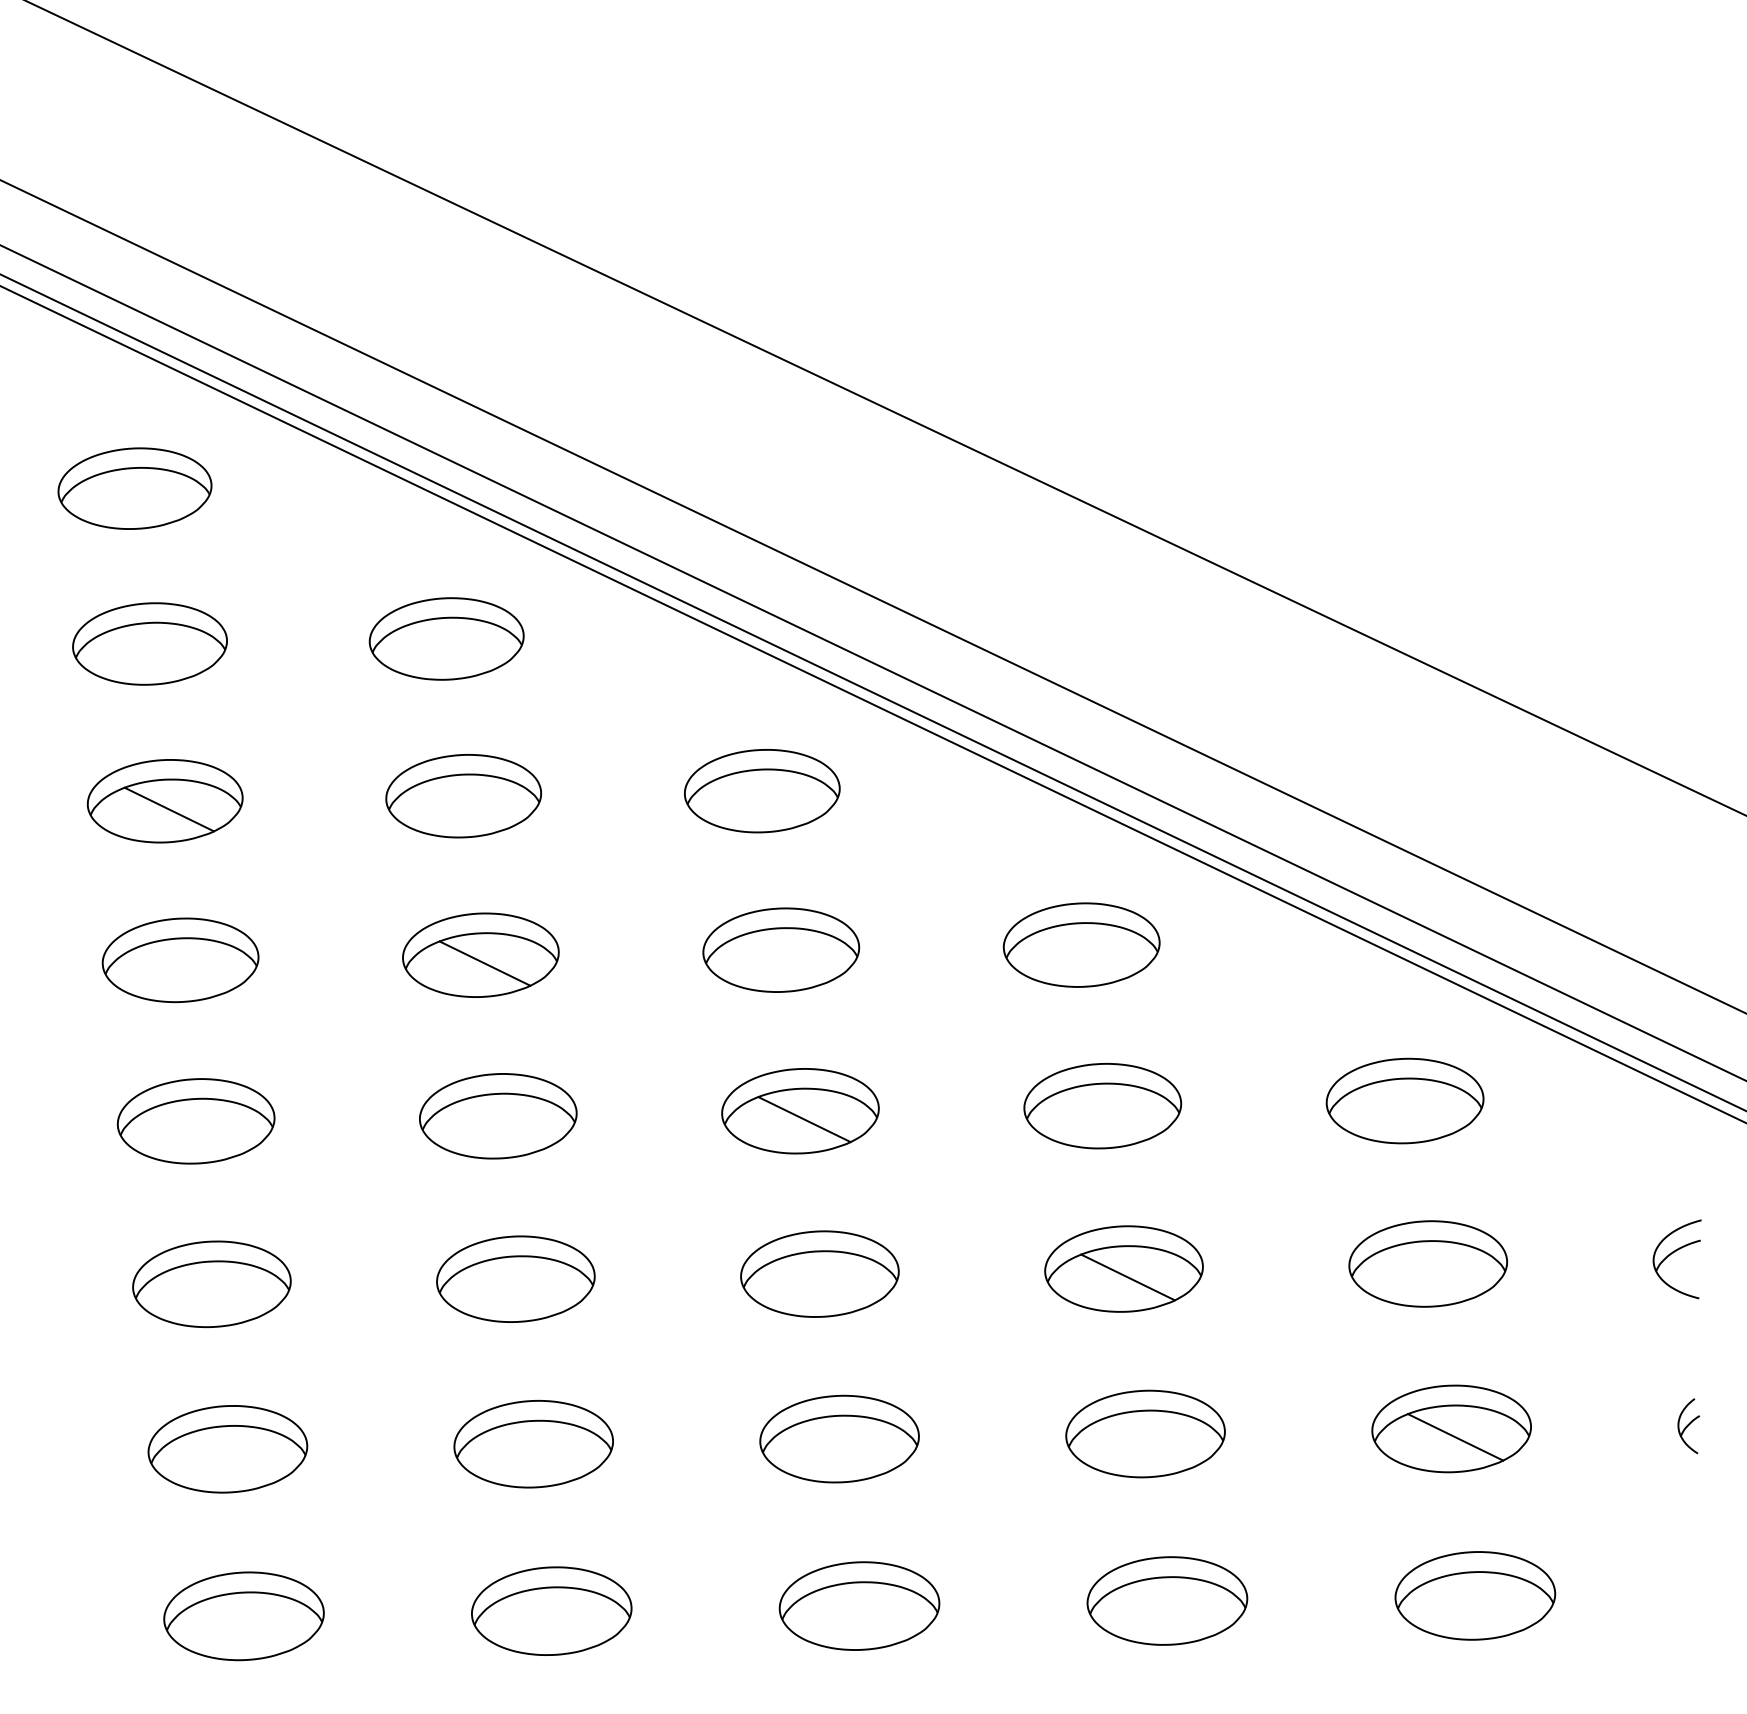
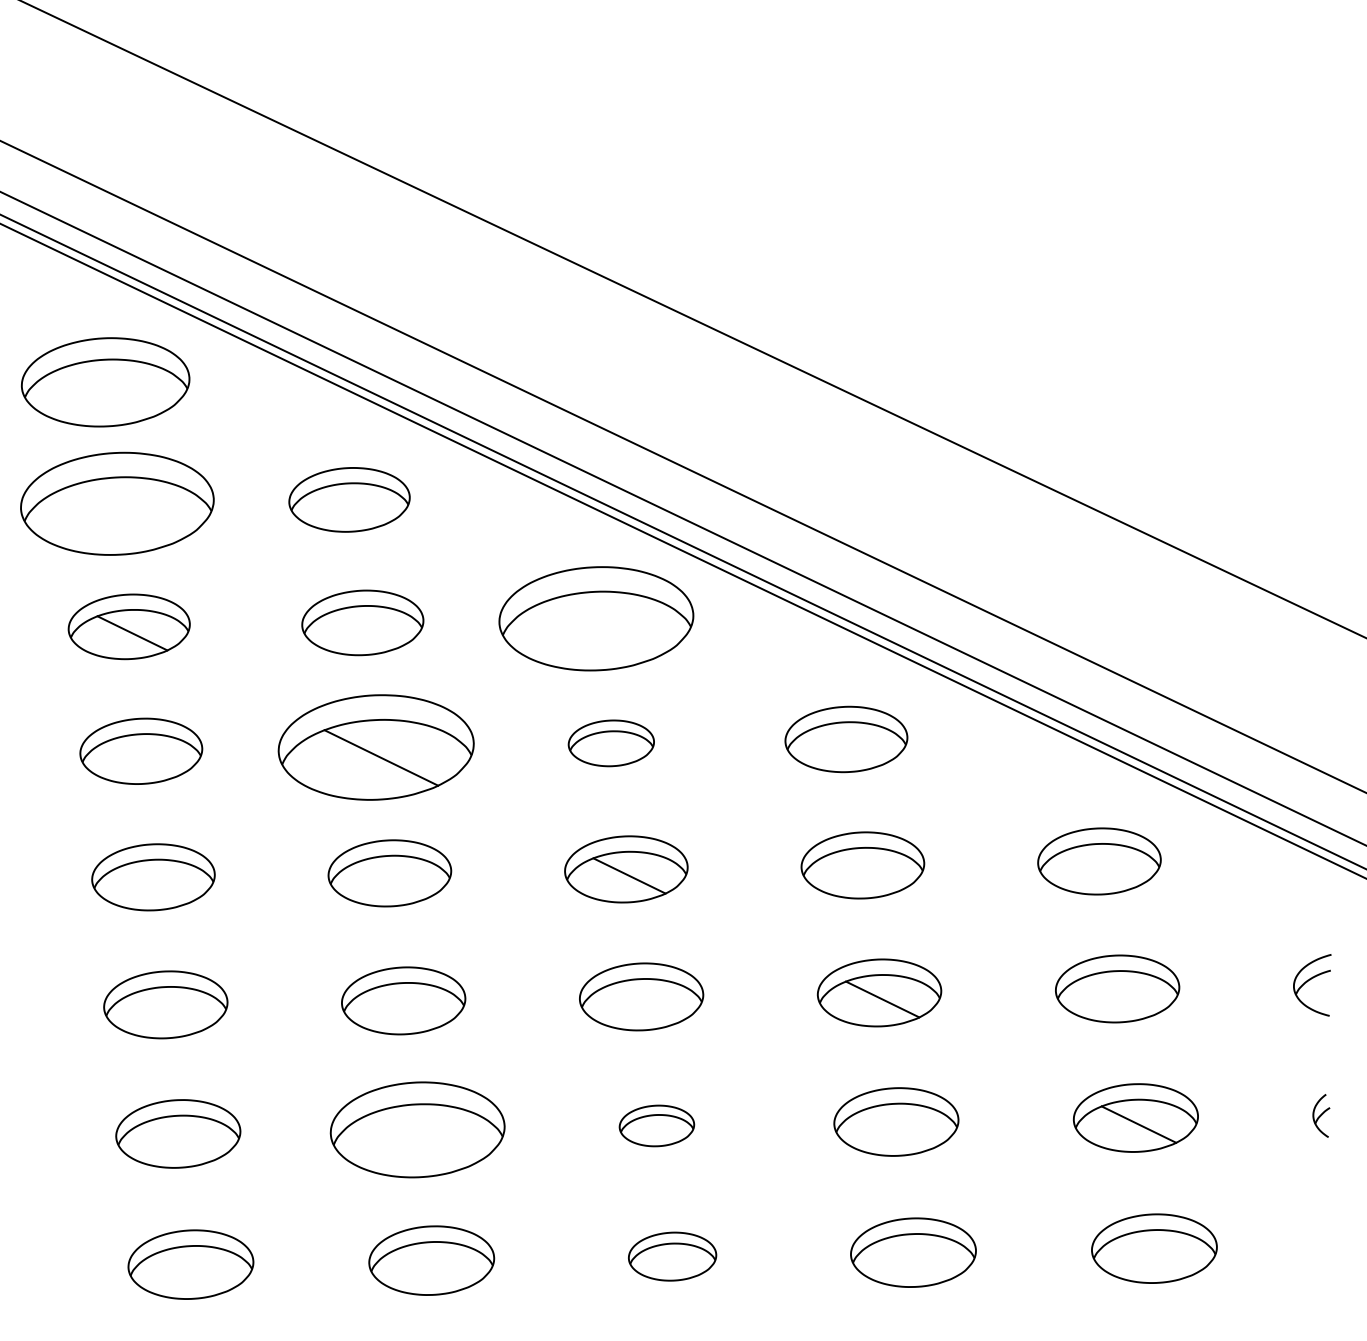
part: (134, 488) -> (105, 382), size x1.4
part: (149, 643) -> (116, 503), size x1.6
part: (762, 791) -> (596, 619), size x1.6
part: (781, 949) -> (611, 742), size x0.7
part: (480, 954) -> (375, 746), size x1.6
part: (839, 1438) -> (656, 1125), size x0.6
part: (533, 1444) -> (417, 1130), size x1.4
part: (859, 1605) -> (672, 1256), size x0.7

